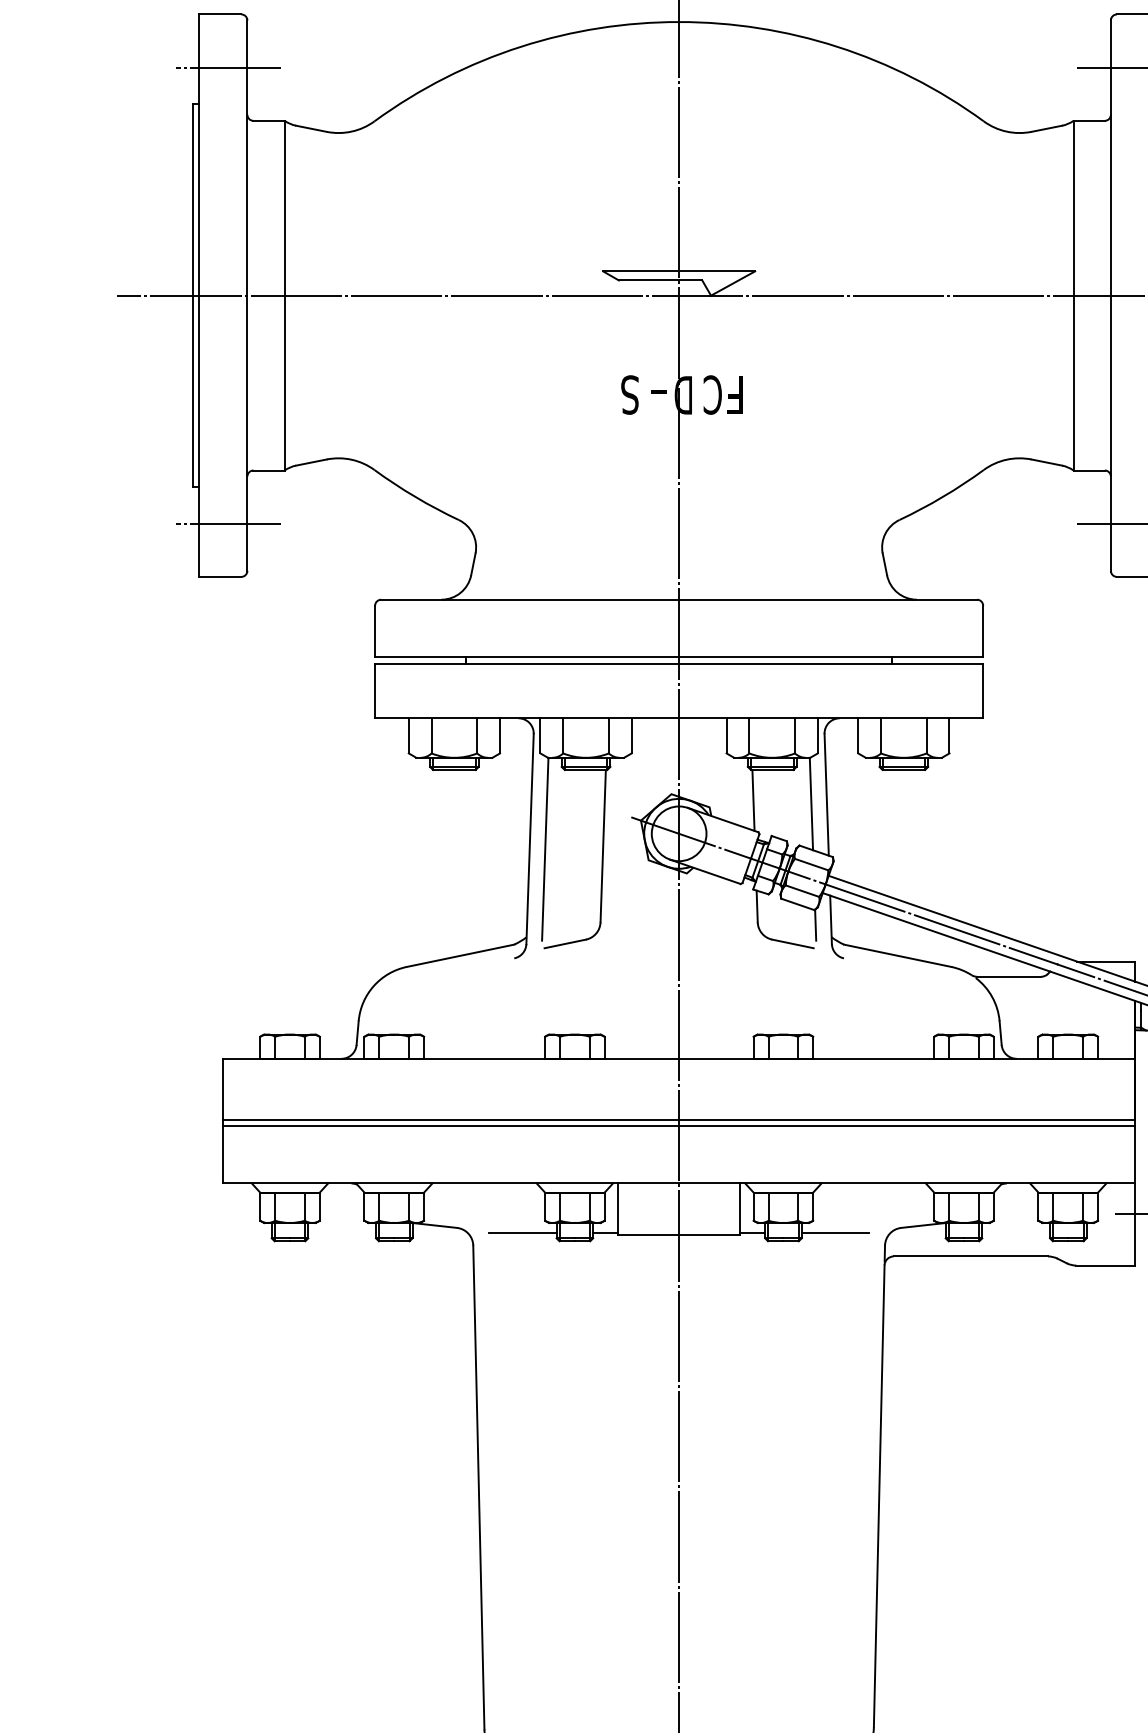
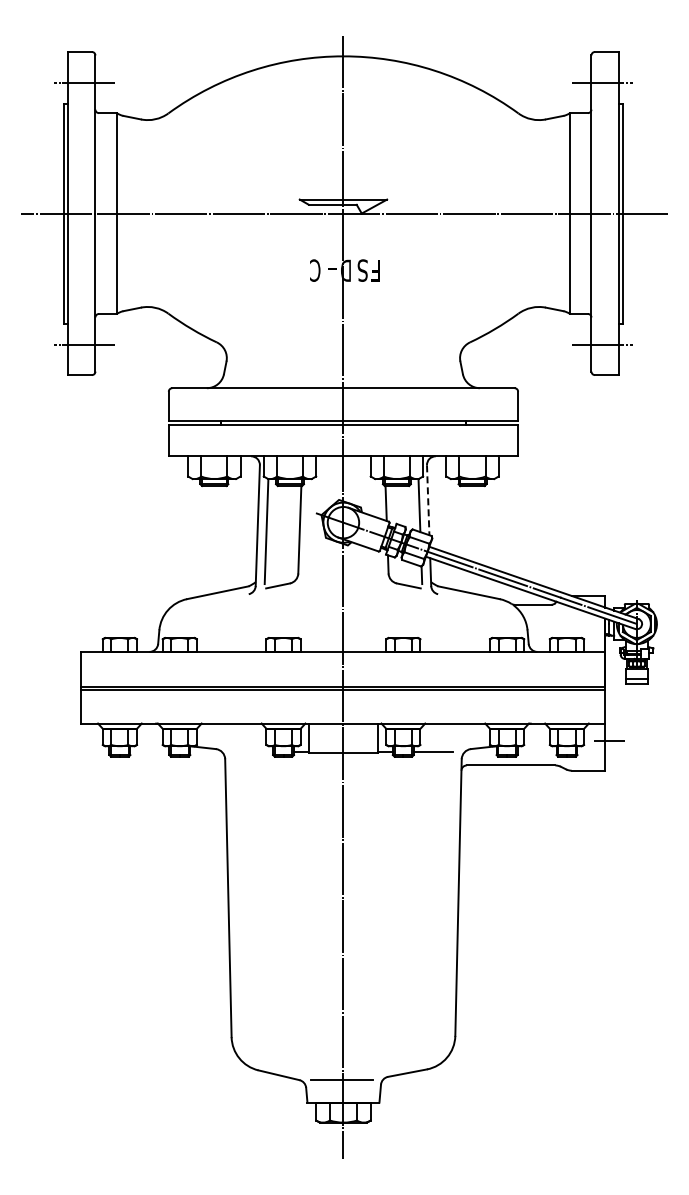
text: (630, 394) -> (315, 270), S -> C
text: (712, 394) -> (362, 270), C -> S
line: (827, 795) -> (428, 500), solid -> dashed
line: (522, 1233) -> (253, 752), removed

